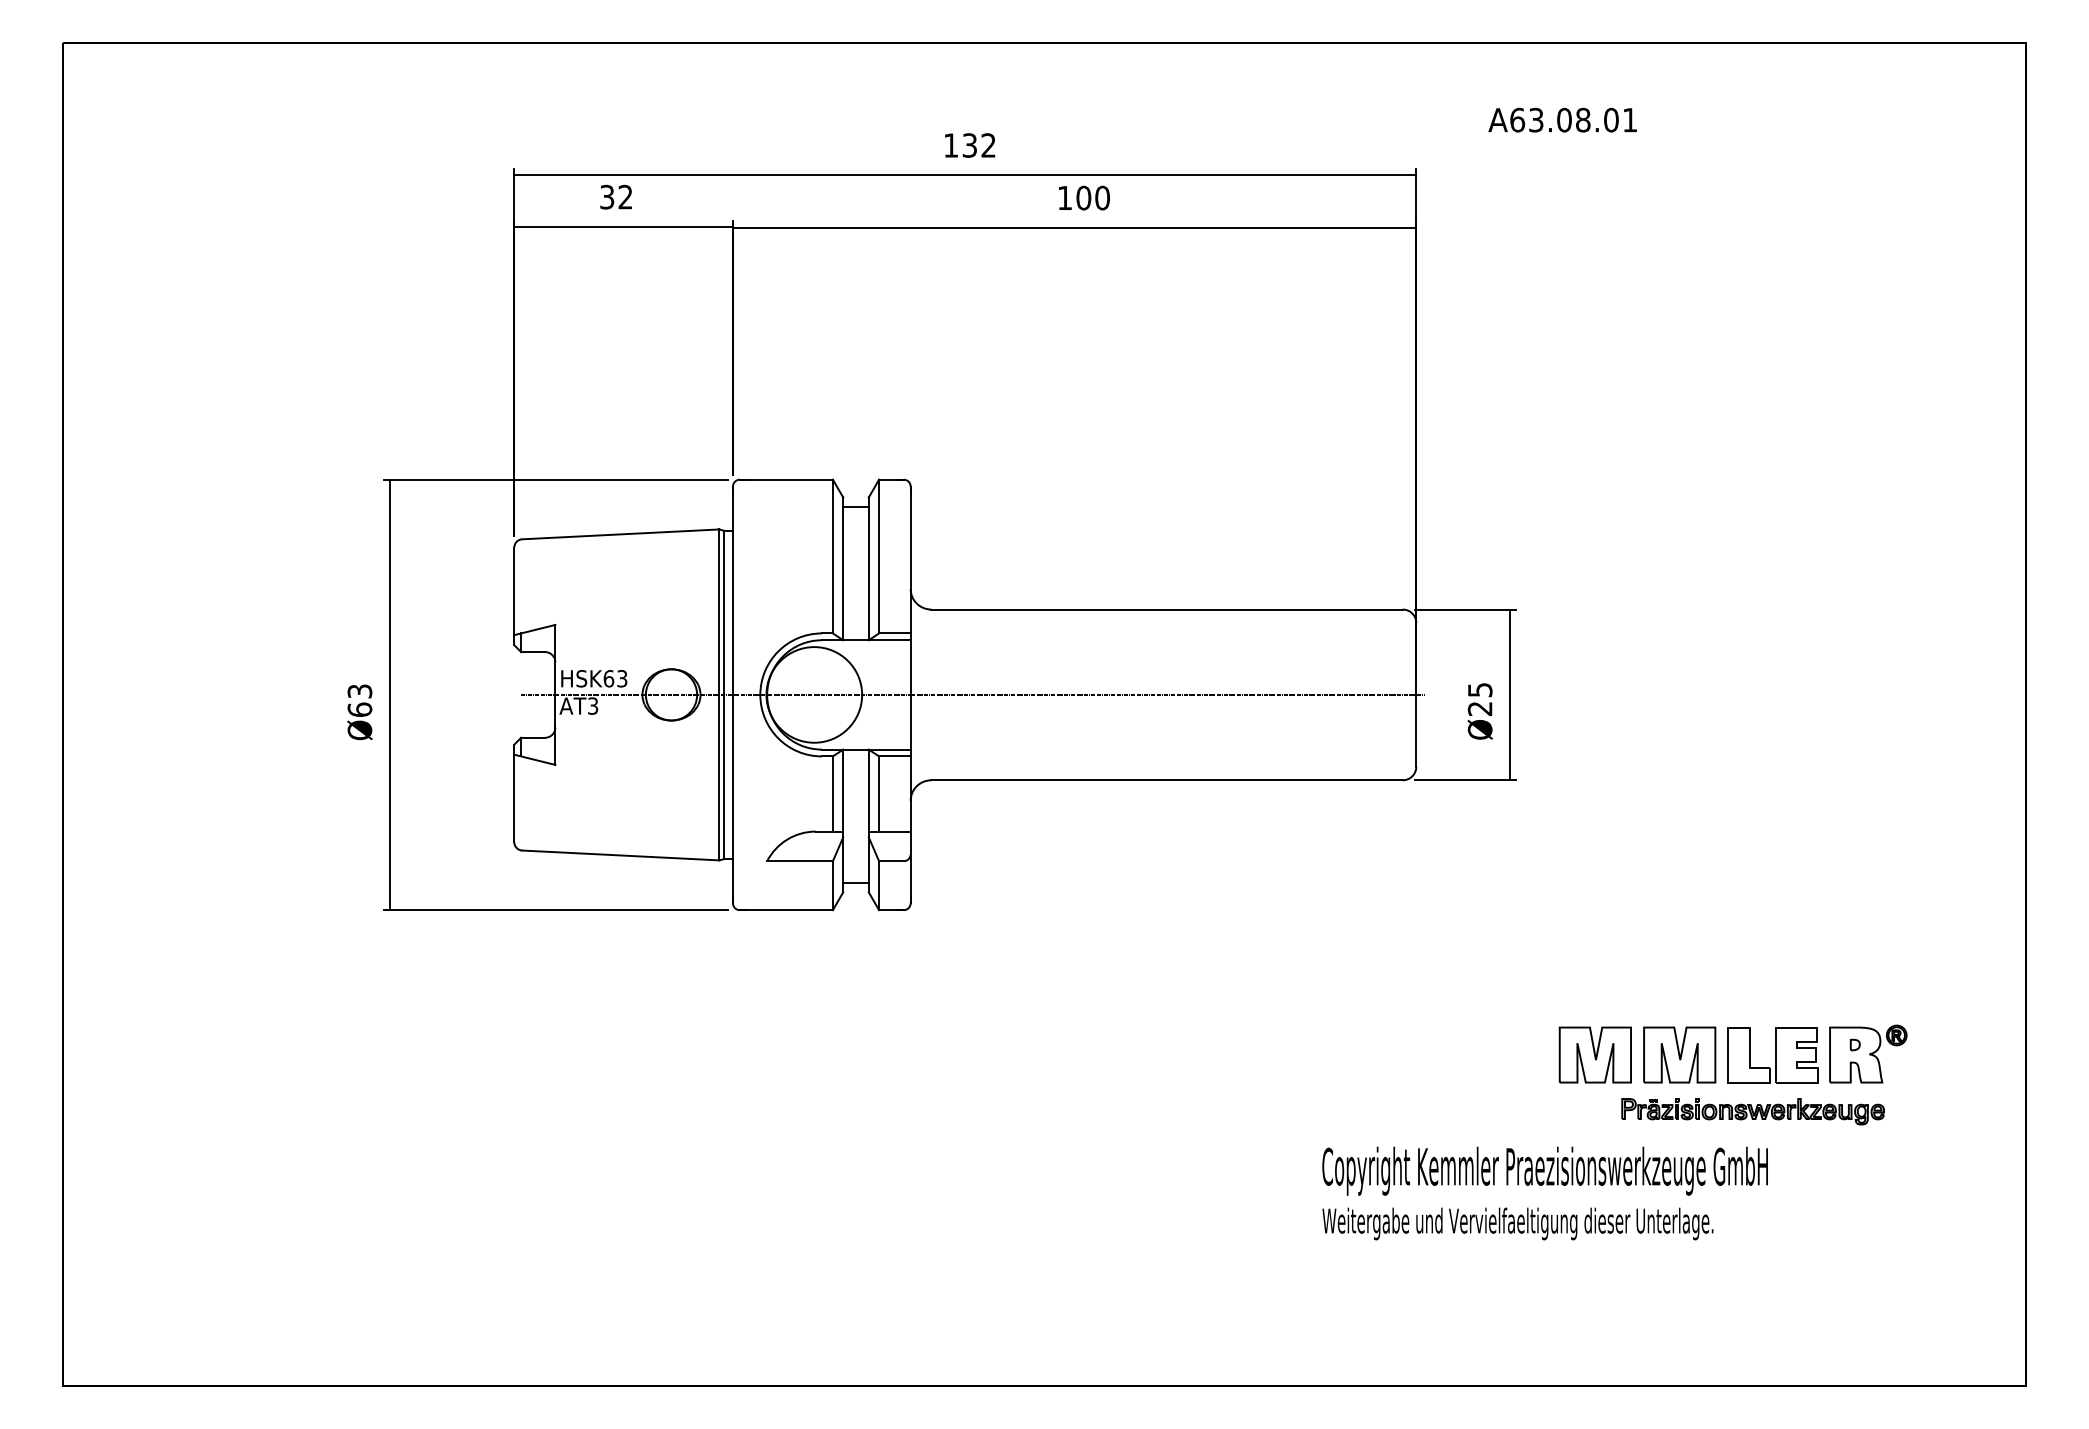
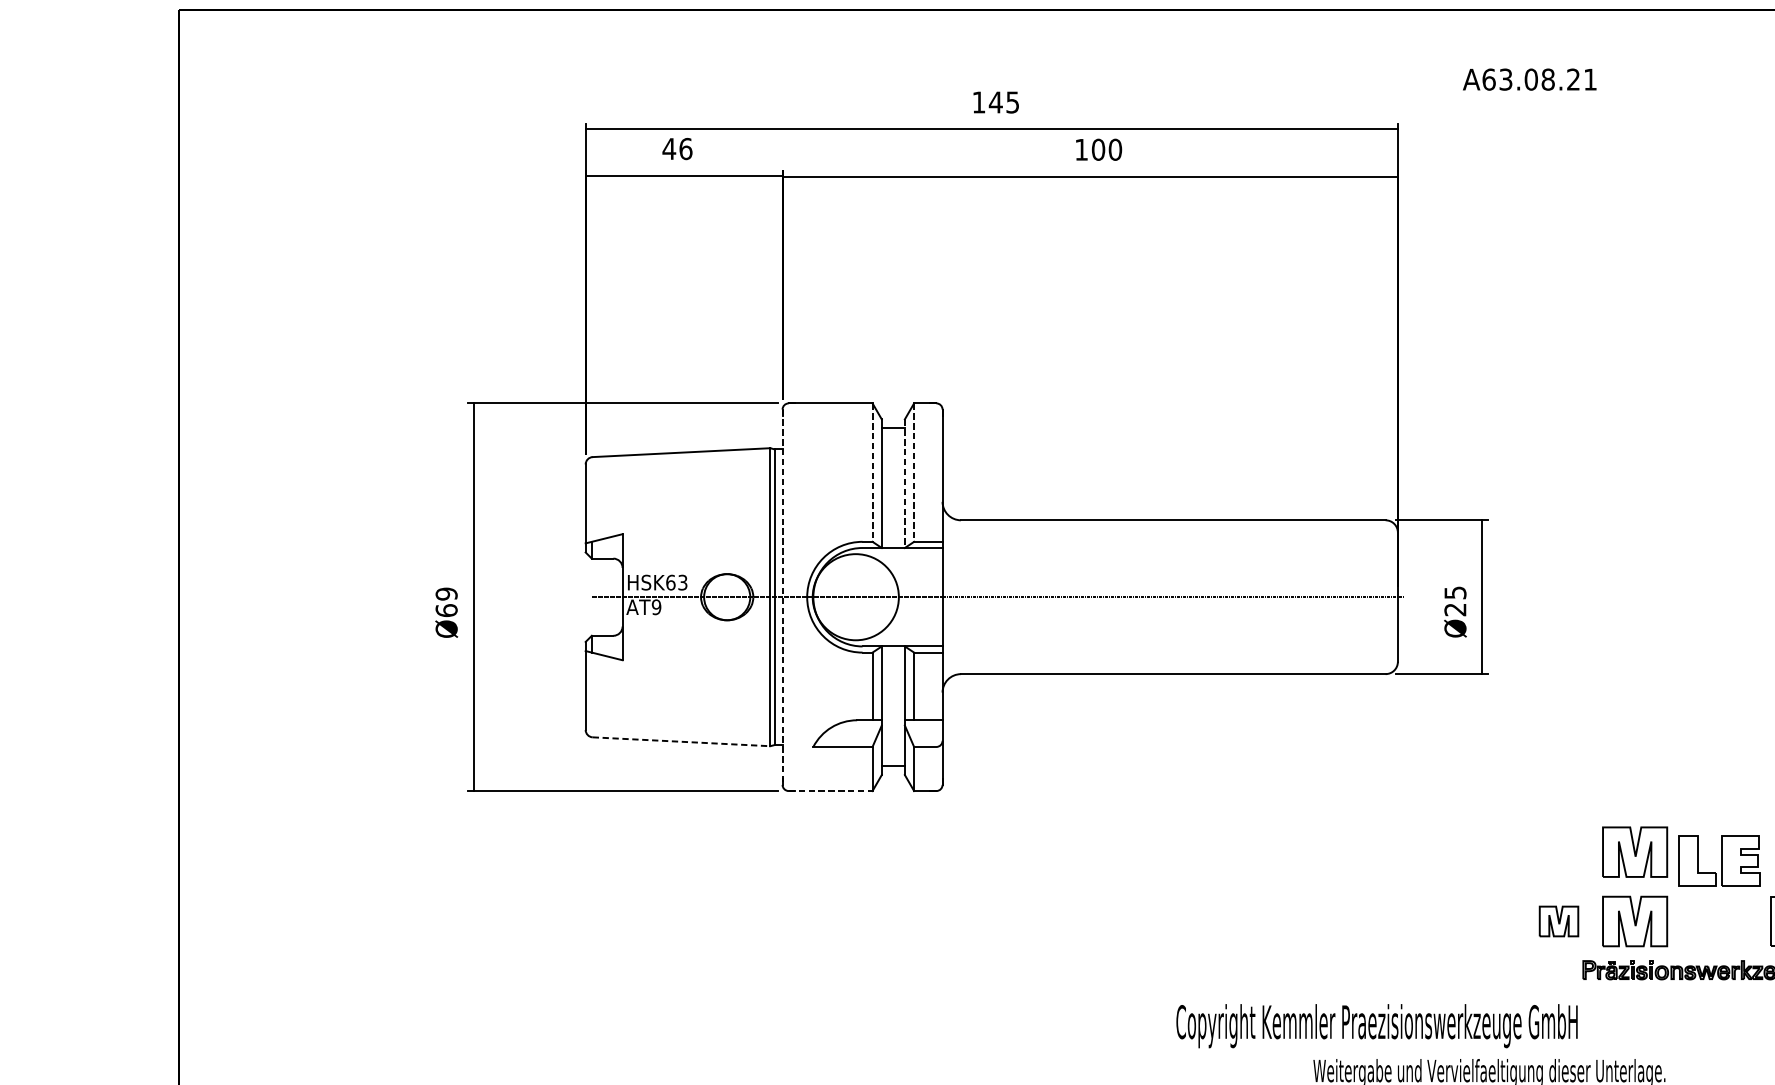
text: (1611, 119) -> (1573, 79), A63.08.01 -> A63.08.21
text: (978, 145) -> (1003, 102), 132 -> 145
text: (615, 196) -> (676, 148), 32 -> 46
line: (832, 556) -> (872, 472), solid -> dashed
line: (879, 556) -> (914, 472), solid -> dashed
line: (868, 569) -> (904, 484), solid -> dashed
text: (359, 691) -> (446, 594), Ø63 -> Ø69
line: (733, 695) -> (783, 597), solid -> dashed
text: (592, 705) -> (656, 606), AT3 -> AT9
line: (620, 855) -> (681, 741), solid -> dashed
line: (786, 910) -> (830, 791), solid -> dashed
part: (1679, 977) -> (1634, 851), added
part: (1594, 1054) -> (1558, 921), size x0.6
part: (1772, 1055) -> (1718, 861), moved
text: (1544, 1170) -> (1376, 1025), moved

